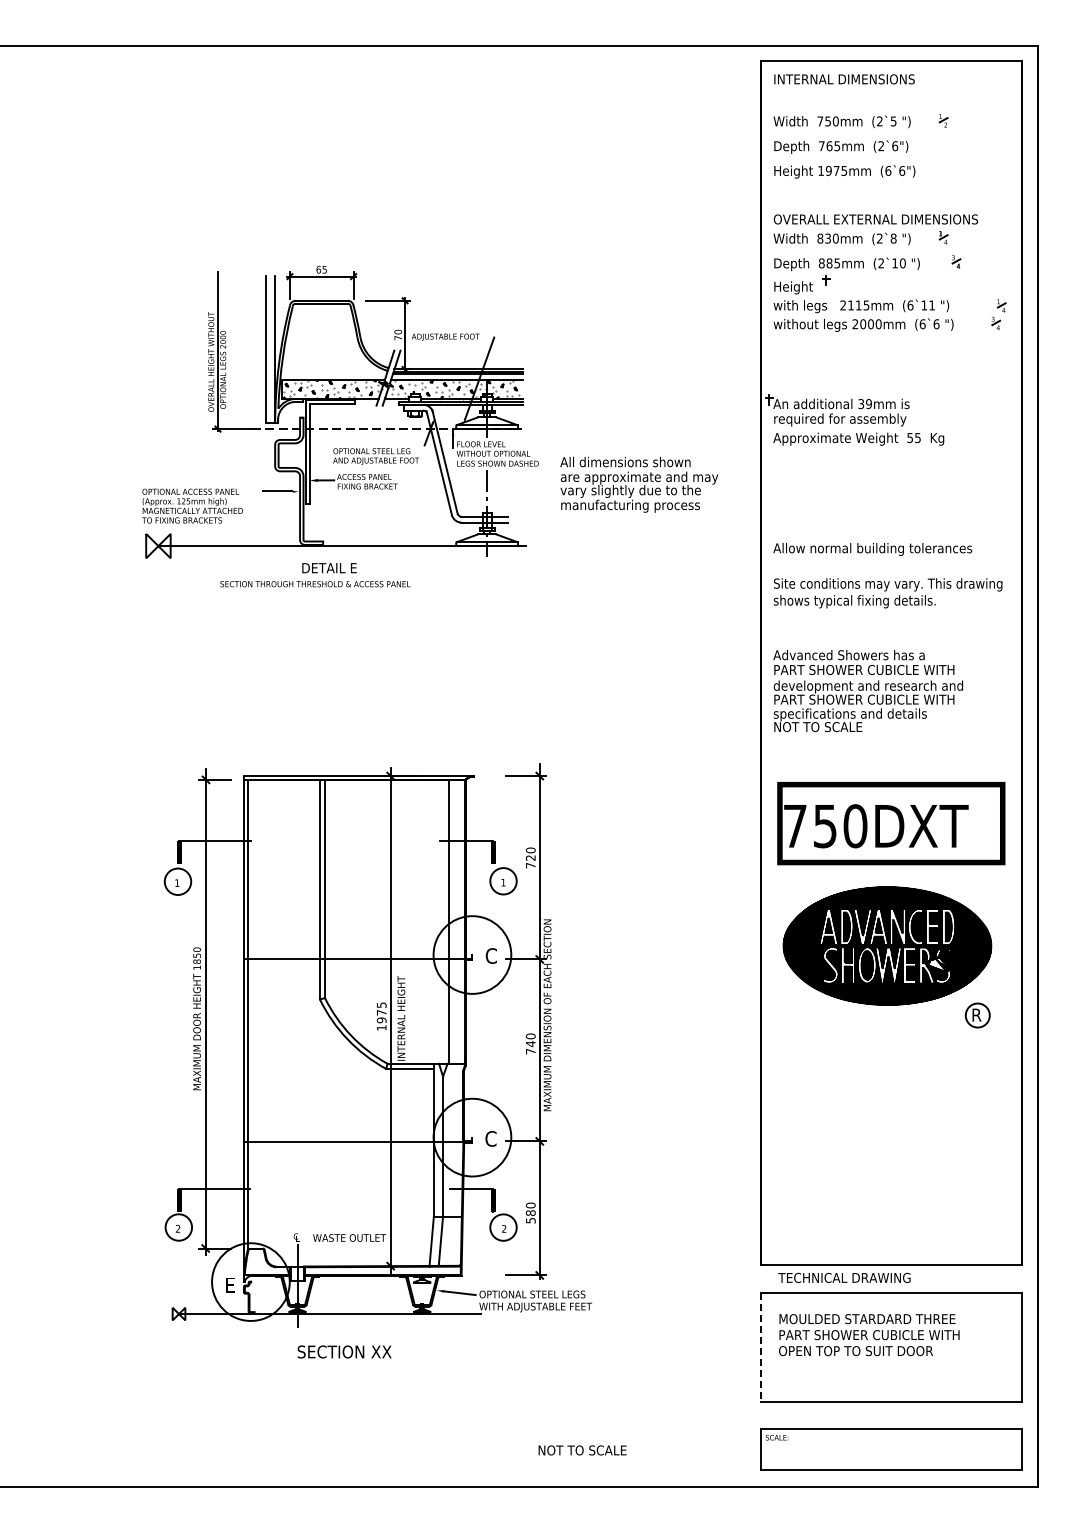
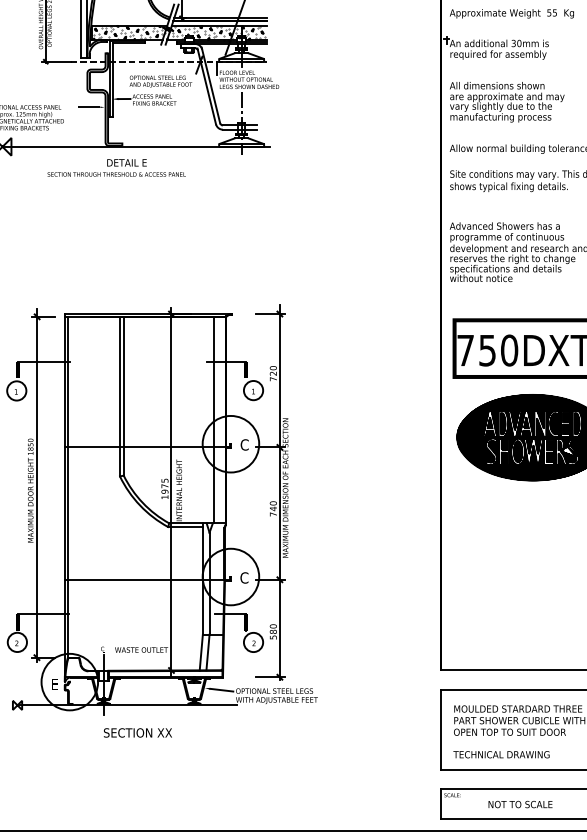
text: (868, 403) -> (518, 43), 39mm -> 30mm
text: (858, 438) -> (511, 13), moved
text: (639, 484) -> (507, 102), moved
text: (864, 670) -> (516, 237), PART SHOWER CUBICLE WITH -> programme of continuous
text: (864, 700) -> (516, 259), PART SHOWER CUBICLE WITH -> reserves the right to change
text: (817, 726) -> (481, 278), NOT TO SCALE -> without notice
text: (844, 1277) -> (501, 754), moved
line: (761, 1347) -> (441, 729), dashed -> solid
text: (582, 1450) -> (520, 804), moved

